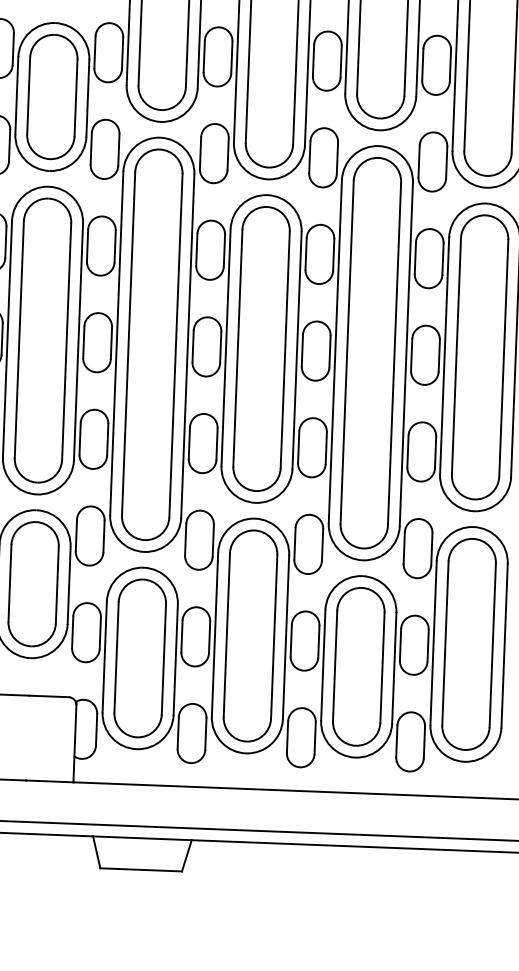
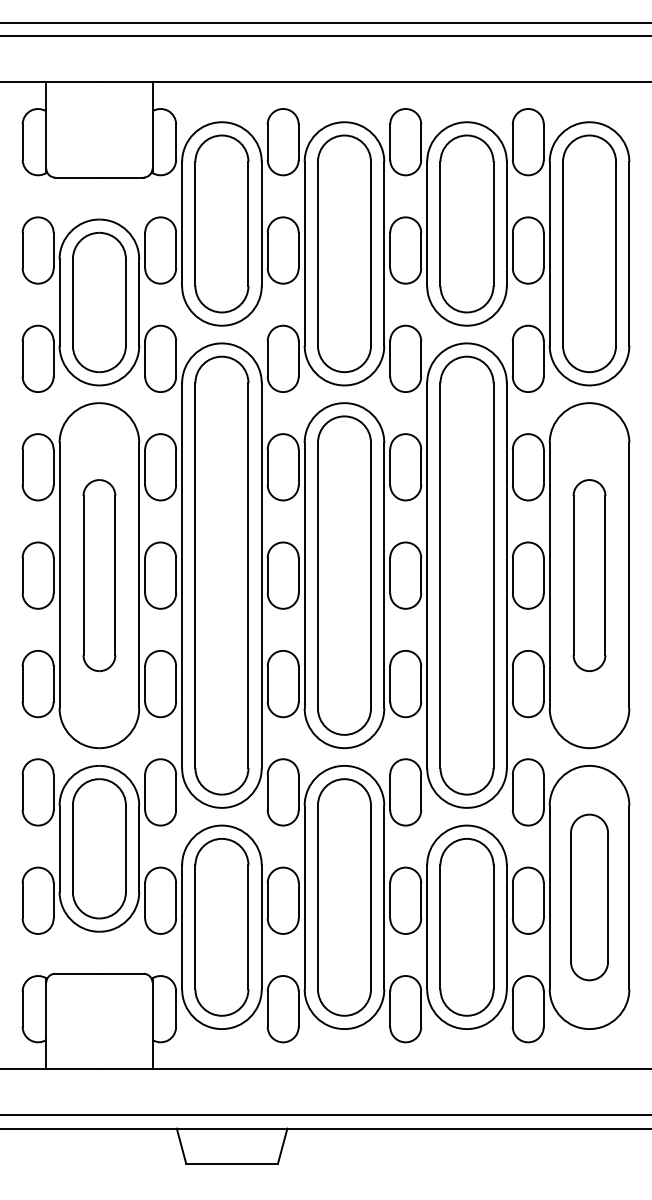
part: (43, 340) -> (99, 575), size x0.6
part: (480, 357) -> (589, 575), size x0.6
part: (469, 644) -> (589, 897), size x0.7

